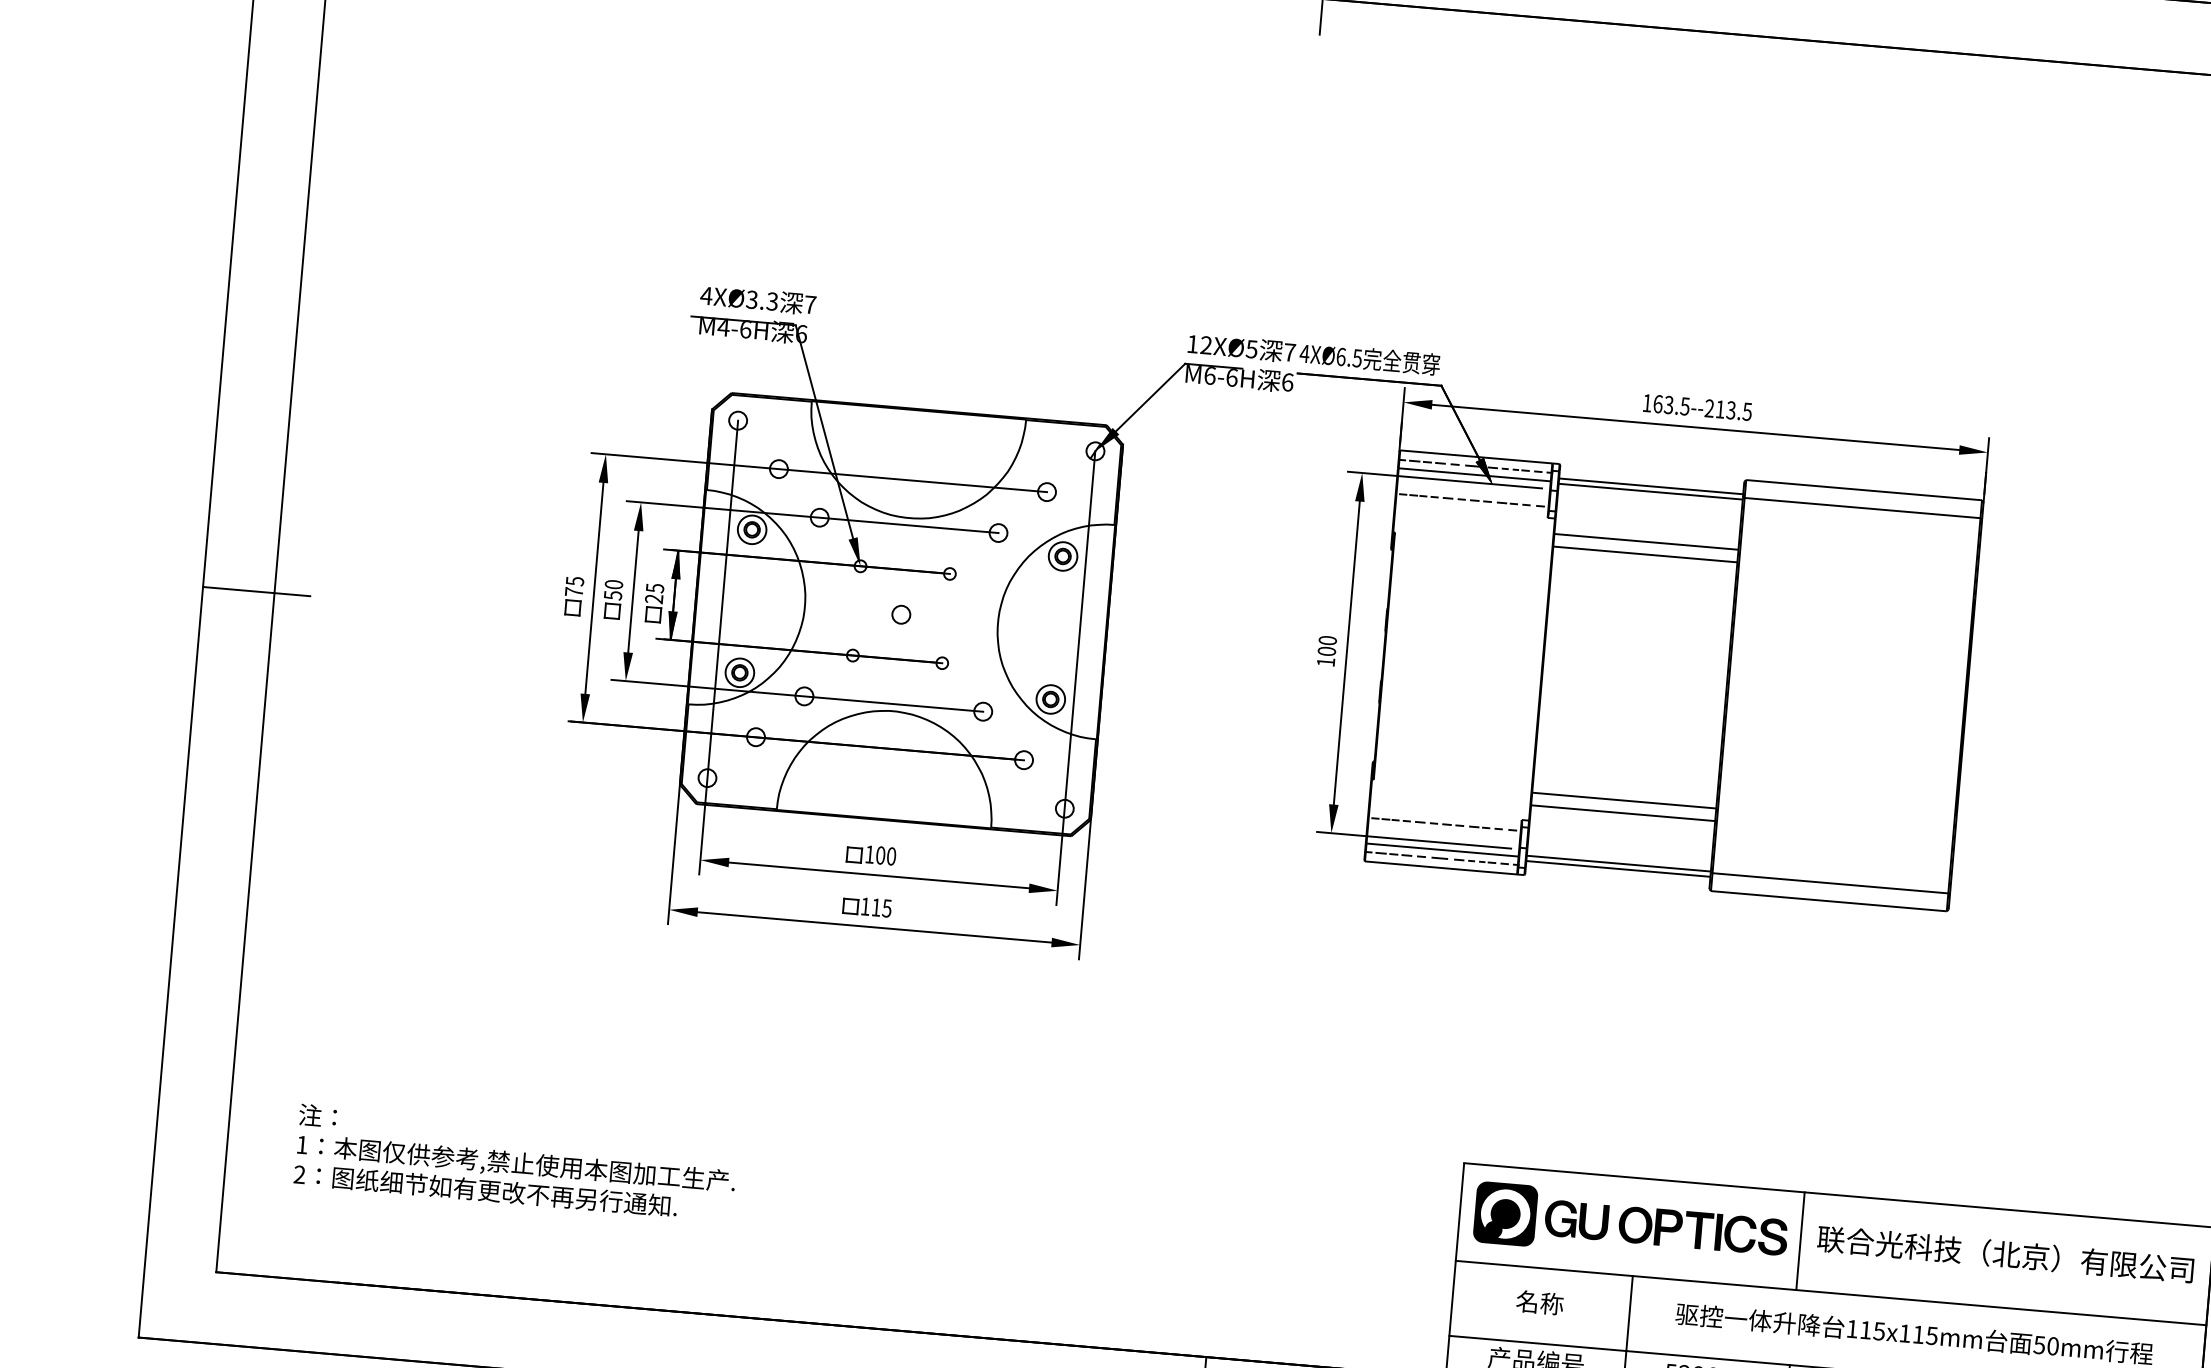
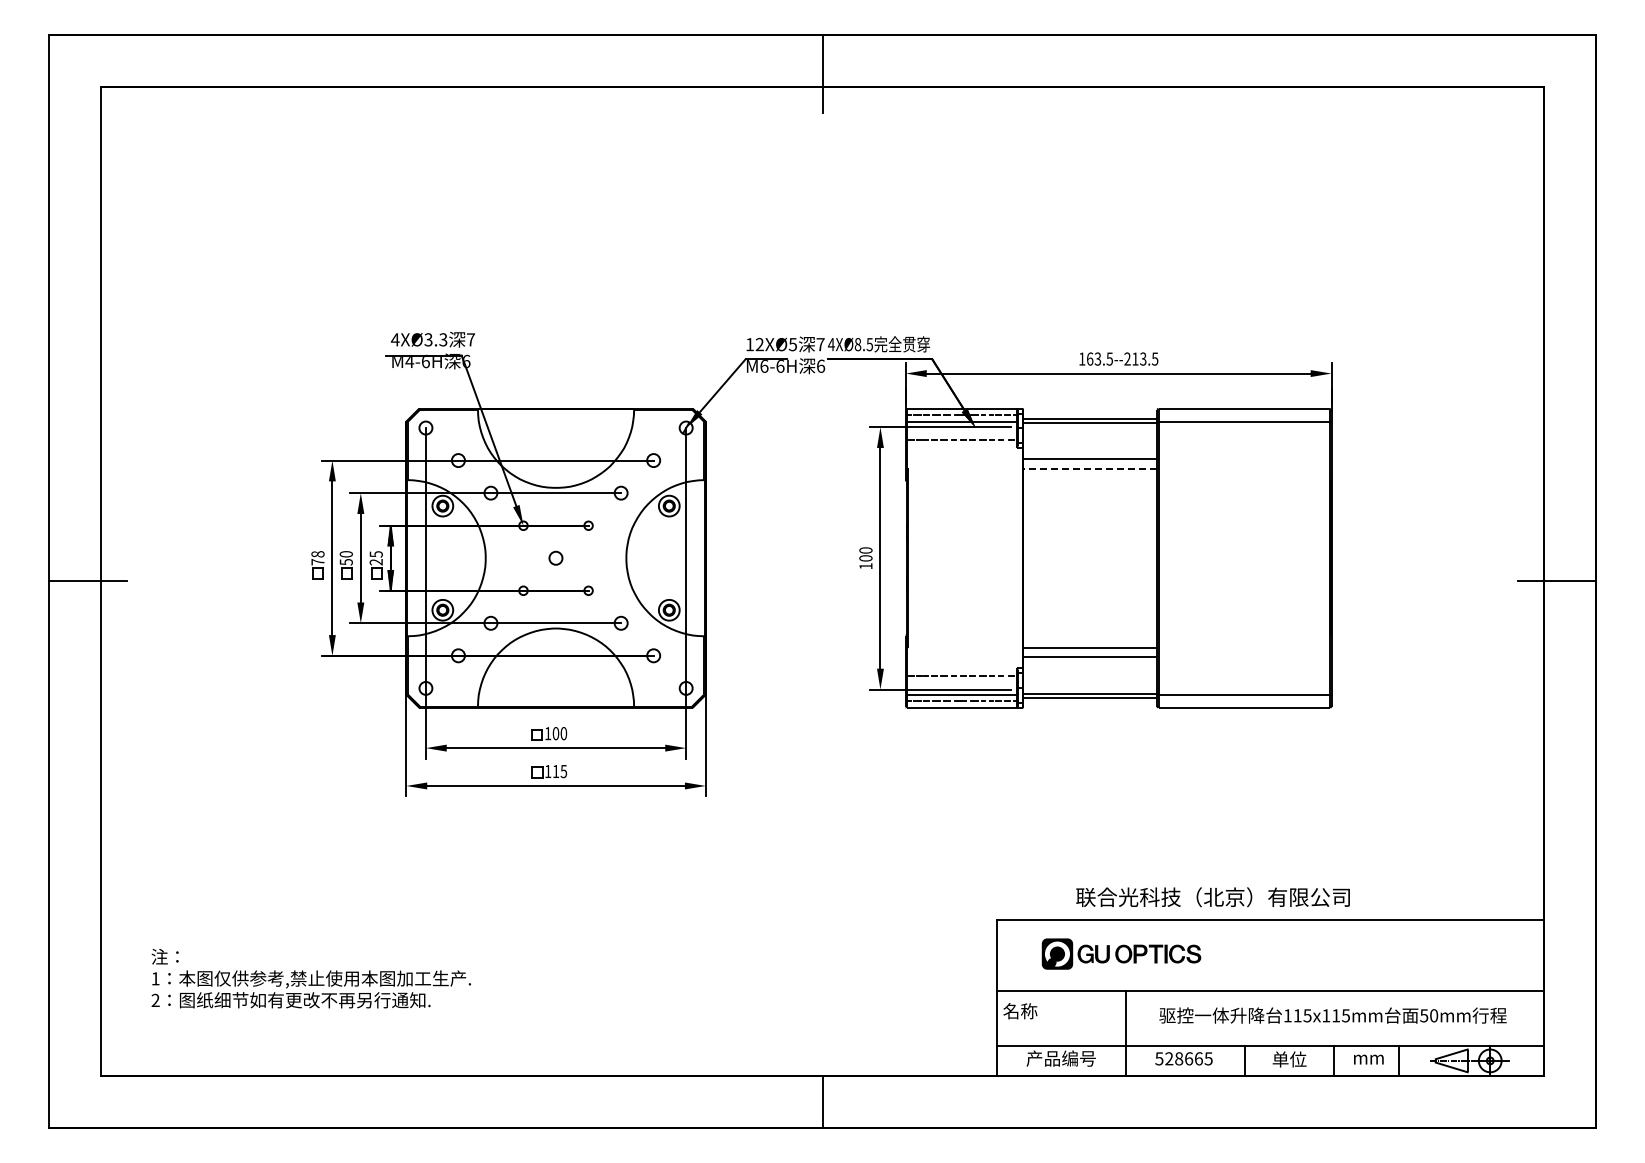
text: (1340, 356) -> (857, 344), 4XØ6.5 -> 4XØ8.5
line: (1644, 554) -> (1089, 468), solid -> dashed
text: (574, 581) -> (317, 554), 75 -> 78
part: (1631, 1223) -> (1121, 953), size x0.7
line: (1800, 1239) -> (1244, 954), removed
text: (2004, 1254) -> (1212, 897), moved
text: (1540, 1303) -> (1020, 1011), moved

